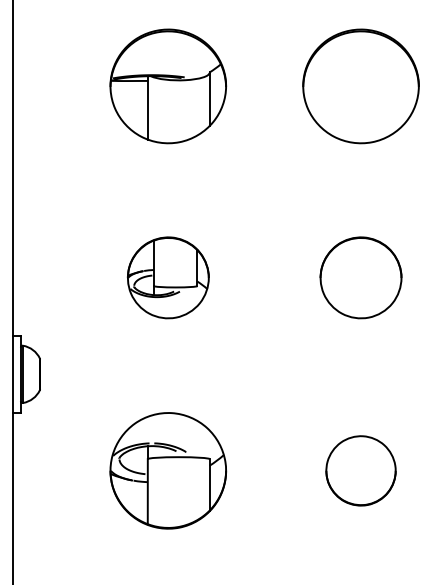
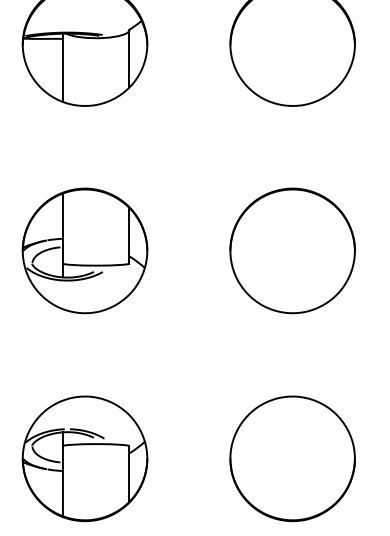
part: (168, 277) -> (85, 250), size x1.43
part: (360, 277) -> (292, 250), size x1.43
part: (360, 470) -> (292, 458), size x1.67

